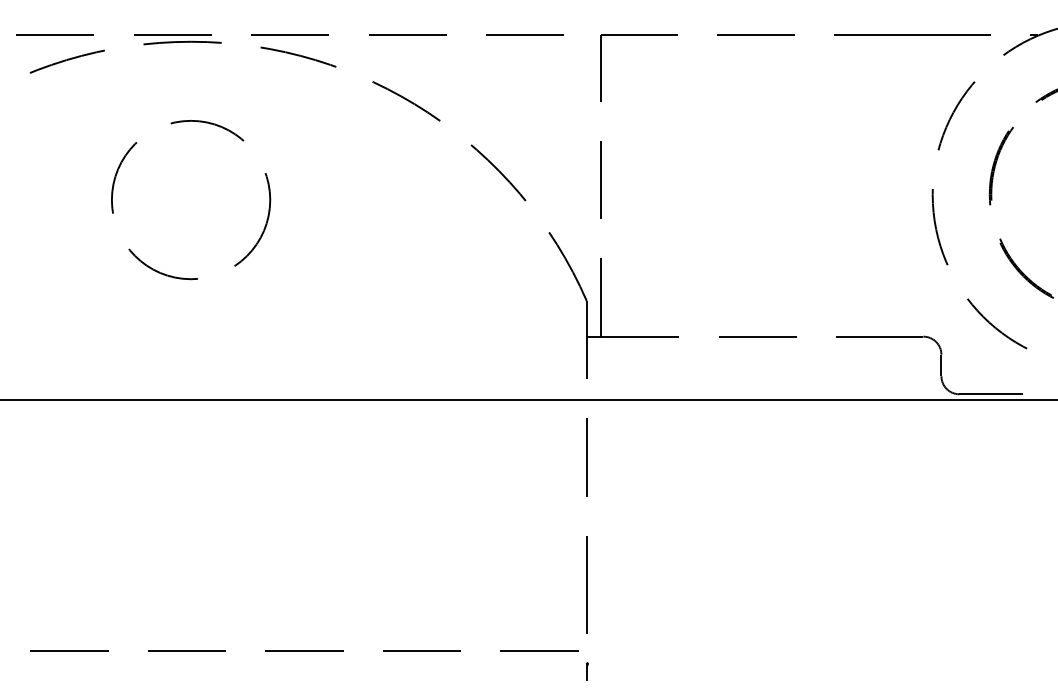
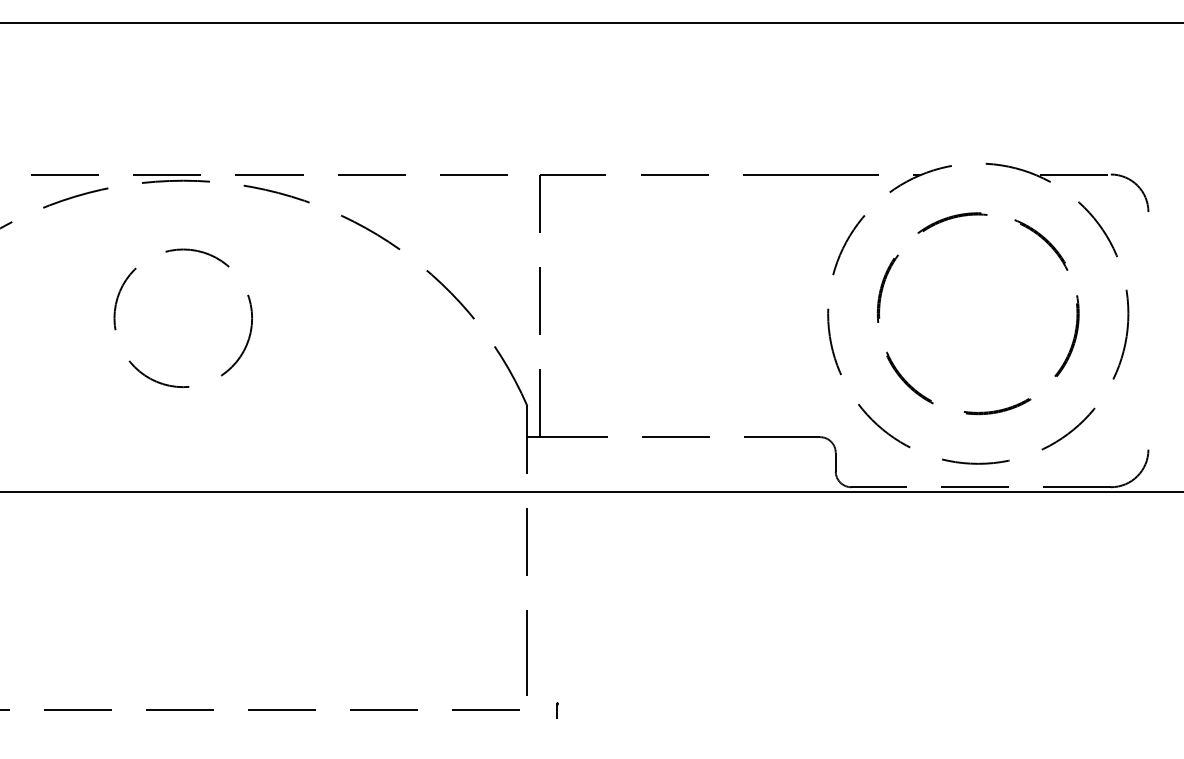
line: (586, 671) -> (557, 710), moved

